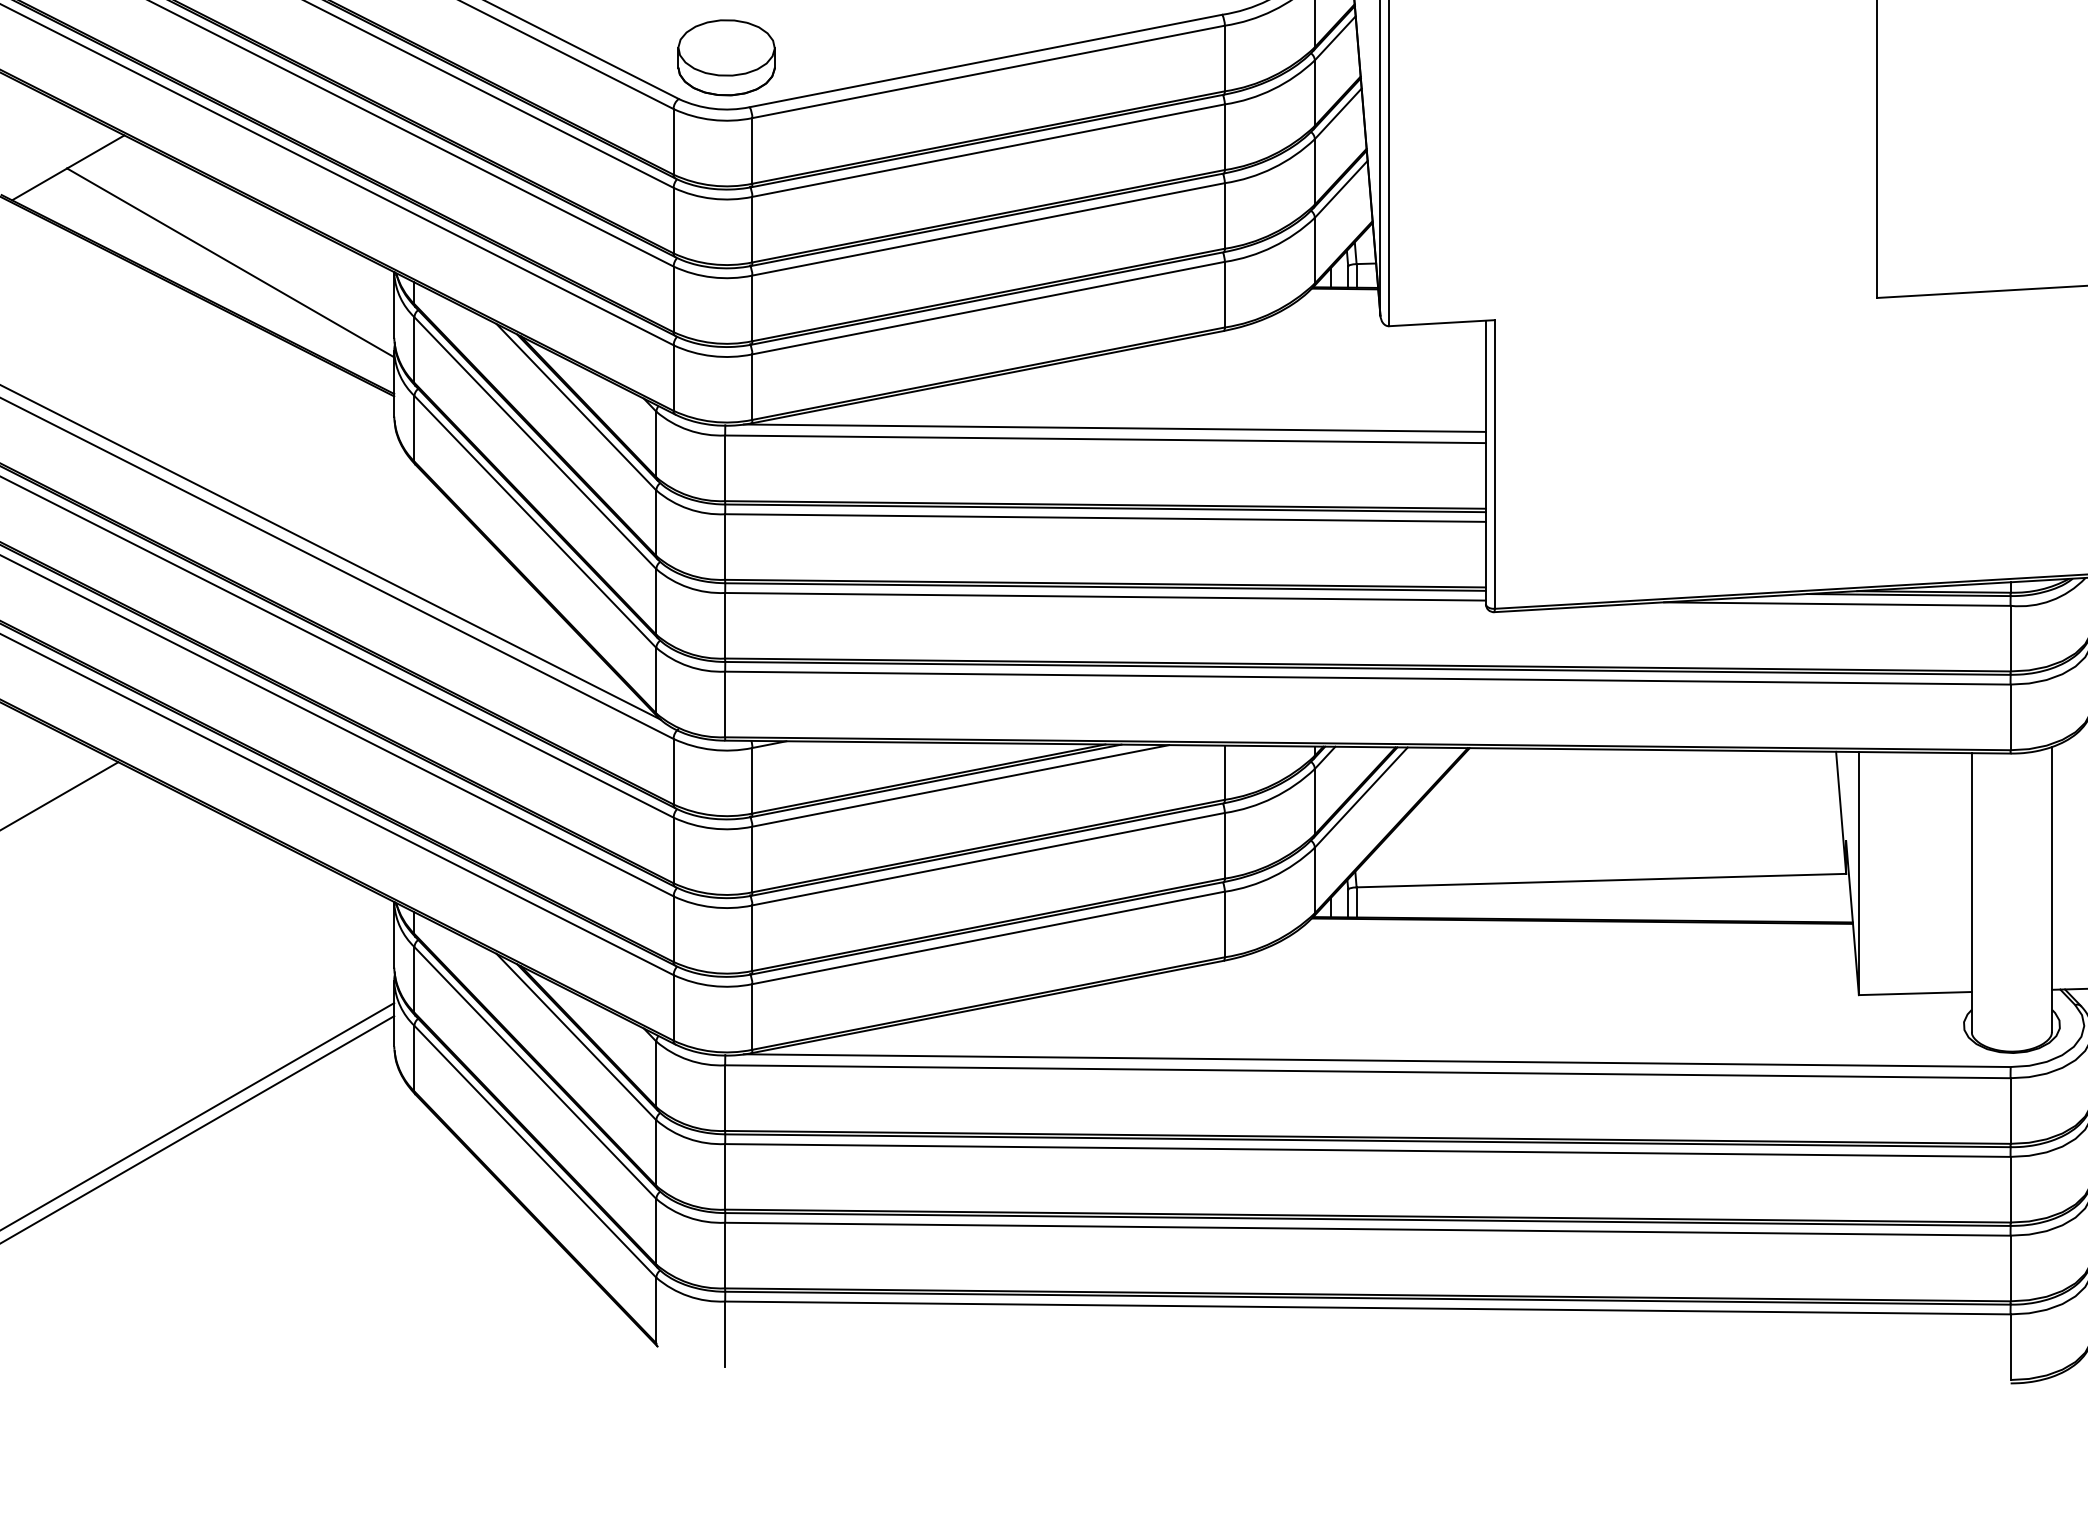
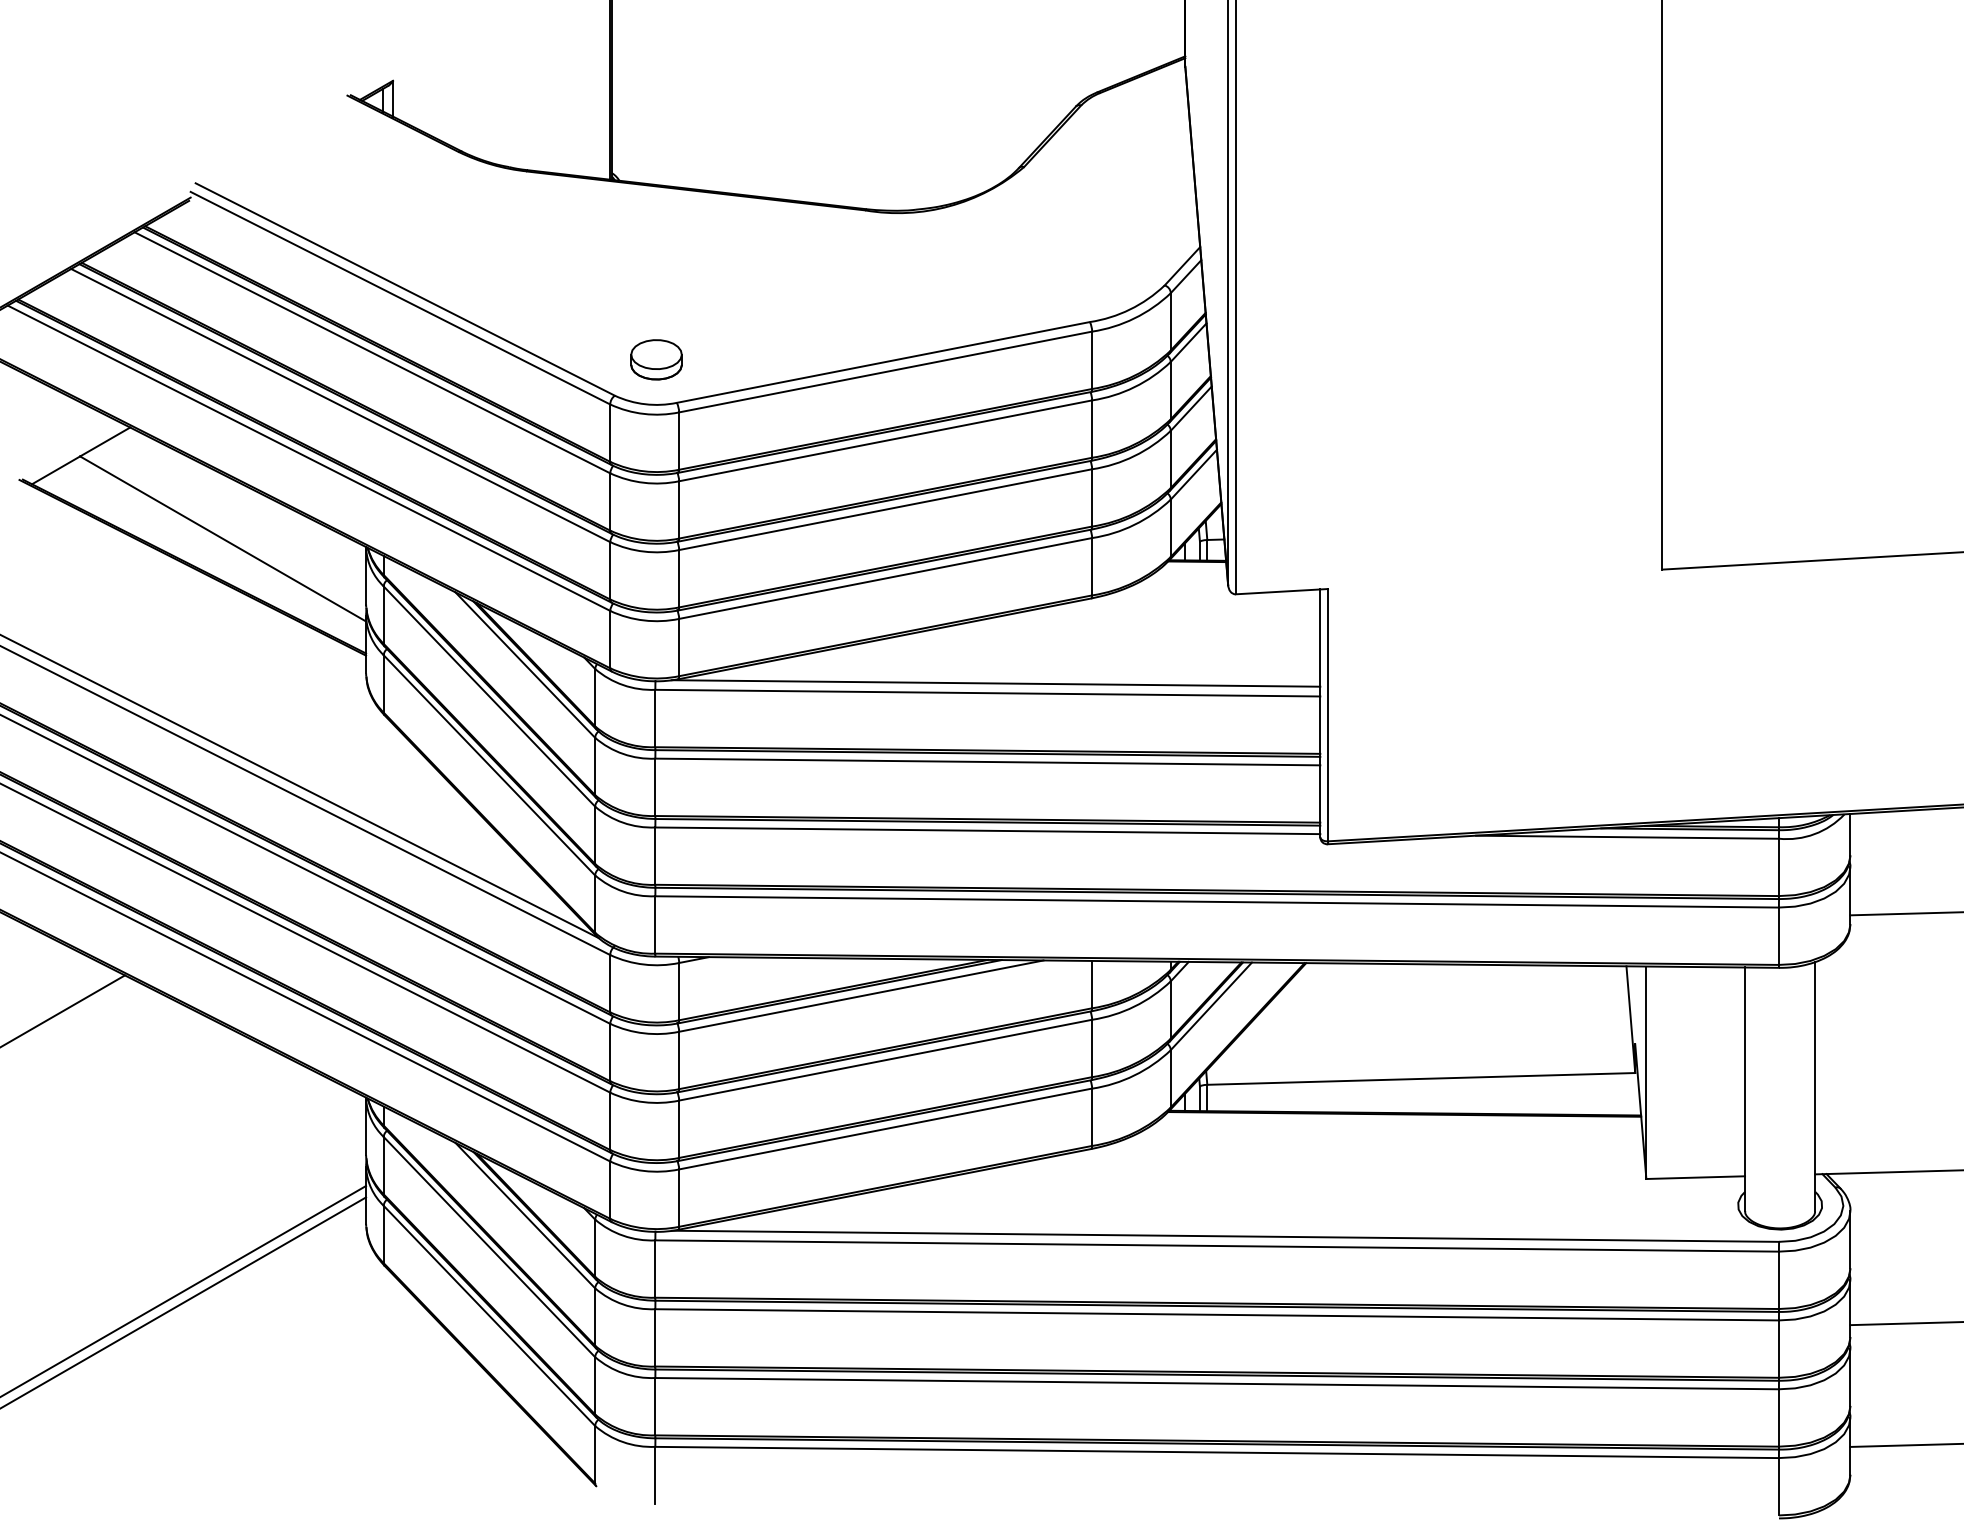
part: (726, 57) -> (656, 359), size x0.6

